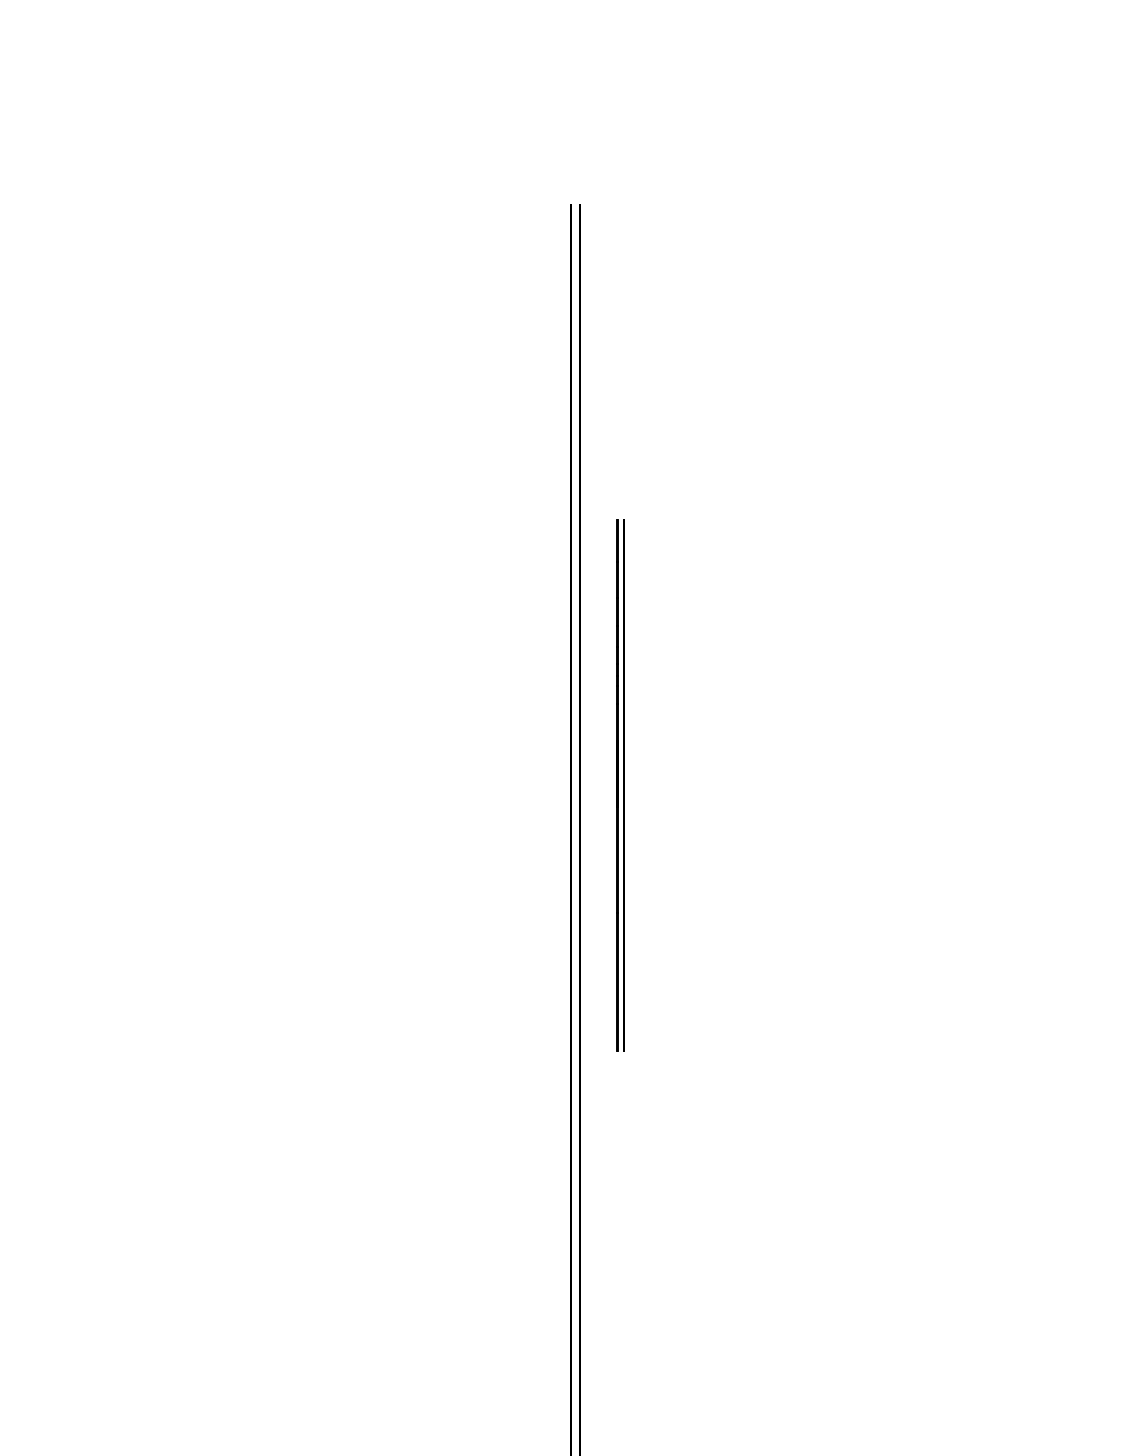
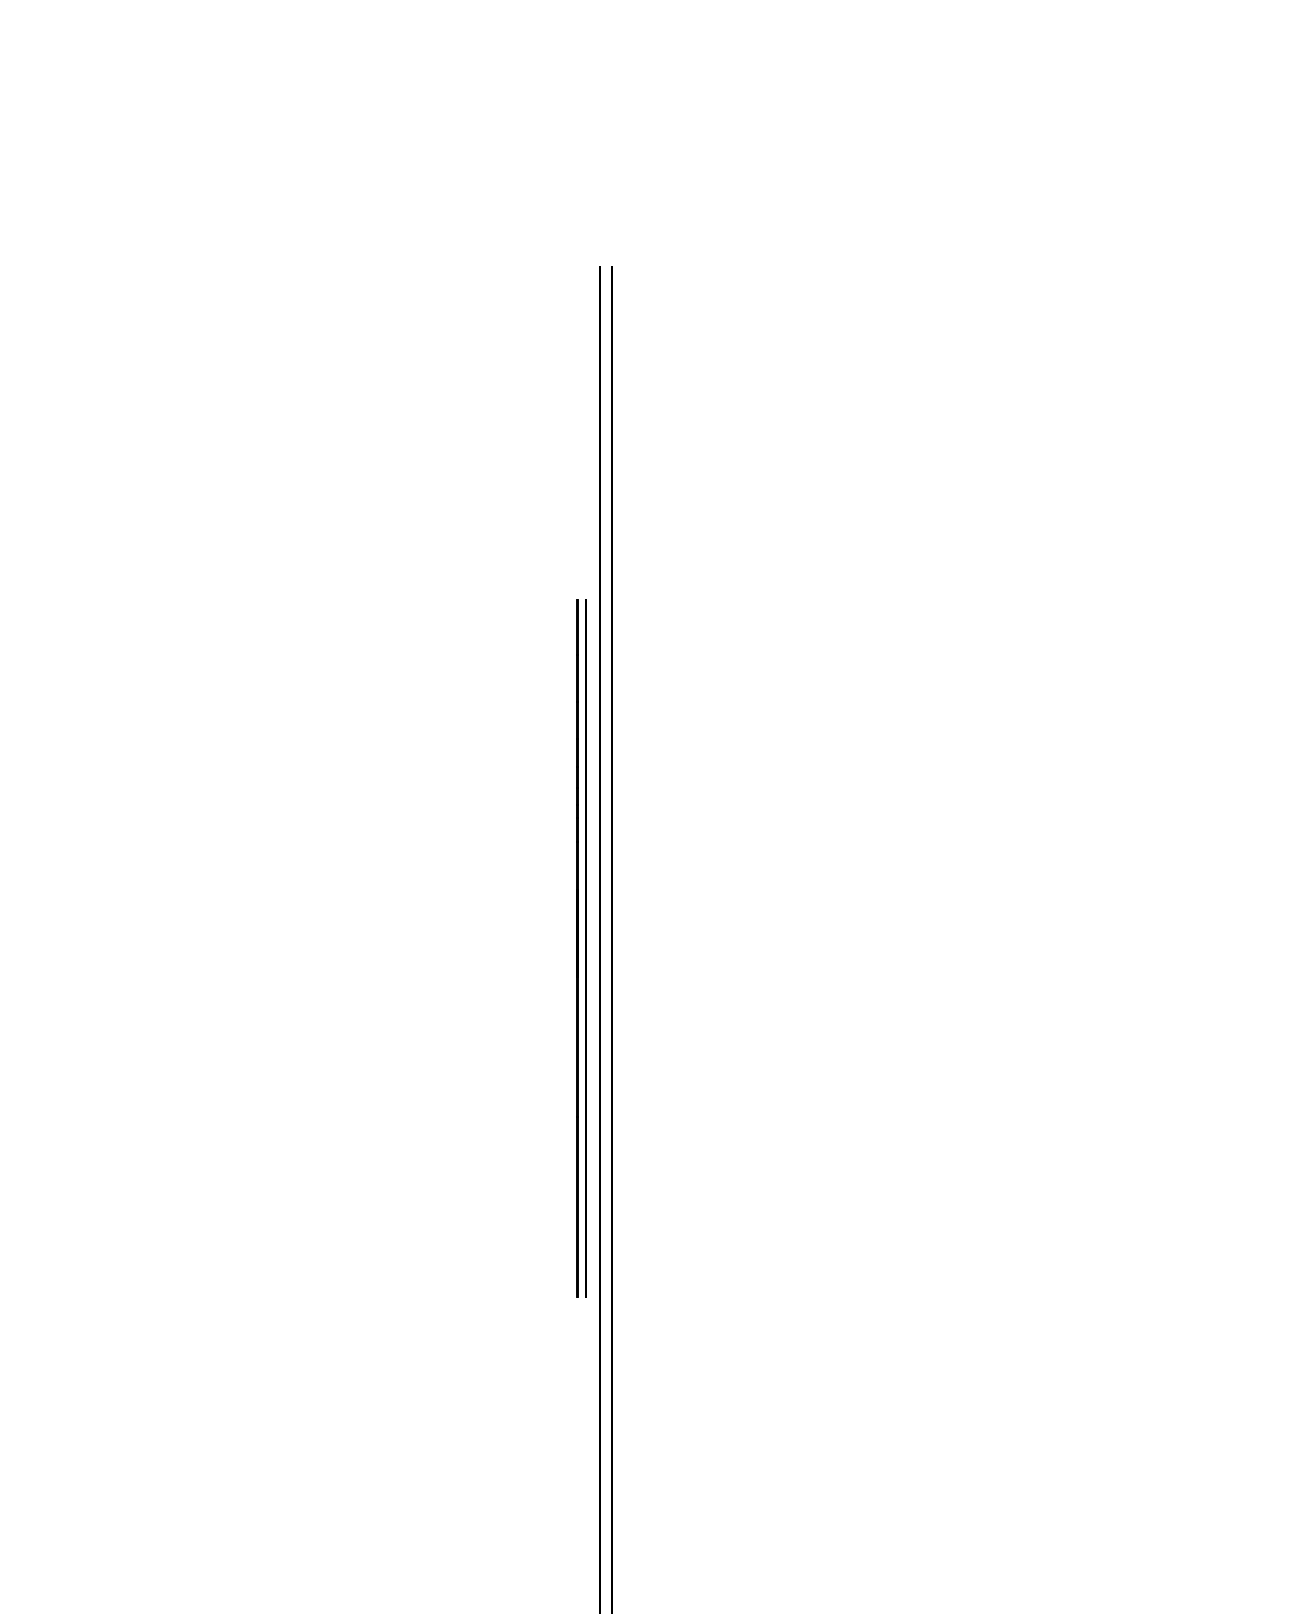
part: (620, 785) -> (581, 948), moved

